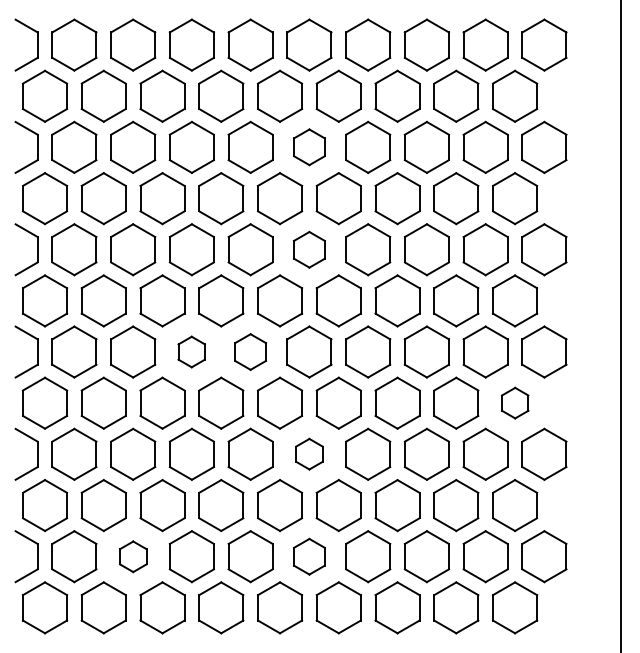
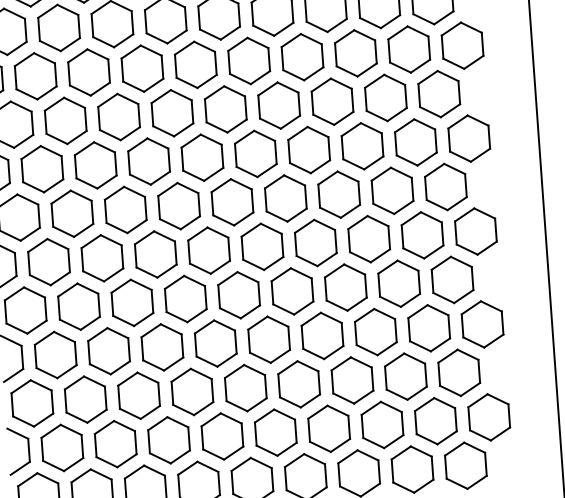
part: (309, 146) -> (249, 60), size x1.43
part: (309, 249) -> (255, 153), size x1.43
part: (191, 351) -> (155, 254), size x1.67
part: (250, 351) -> (208, 250), size x1.43
part: (515, 402) -> (452, 279), size x1.67
part: (309, 453) -> (269, 338), size x1.67
part: (133, 556) -> (116, 443), size x1.67
part: (309, 556) -> (275, 432), size x1.43

